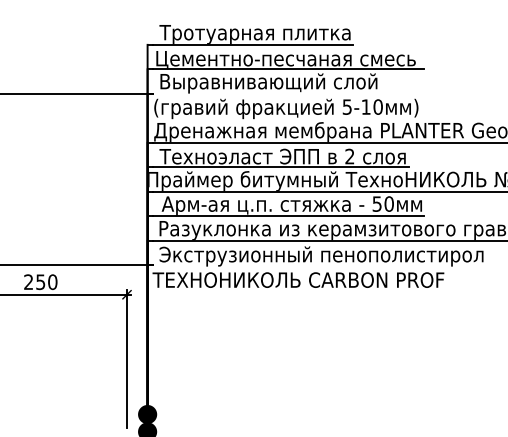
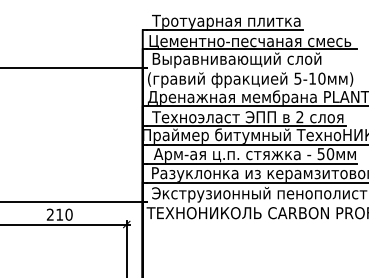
text: (40, 282) -> (59, 214), 250 -> 210

